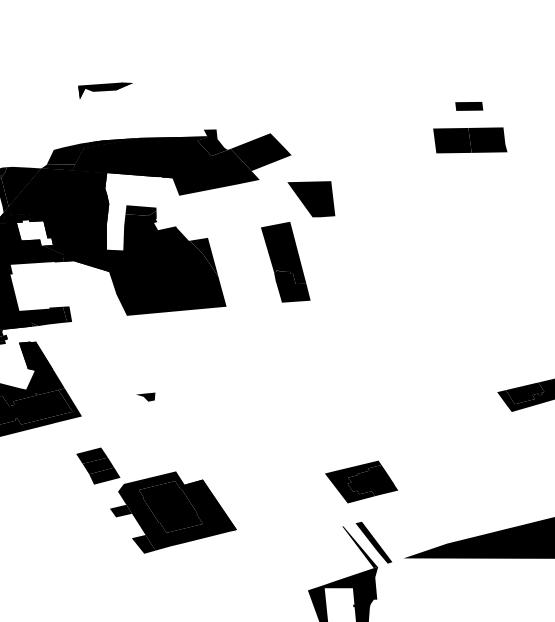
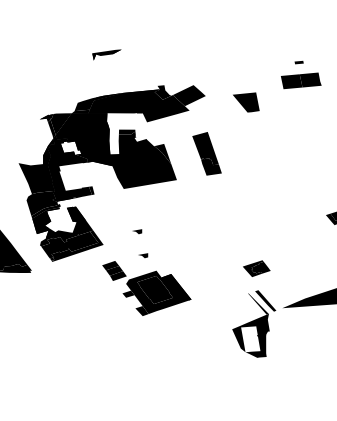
part: (104, 89) -> (106, 54), moved
part: (467, 106) -> (298, 62), size x0.6
part: (311, 198) -> (246, 102), moved
part: (154, 441) -> (143, 255), added
part: (361, 481) -> (256, 268), size x0.7

